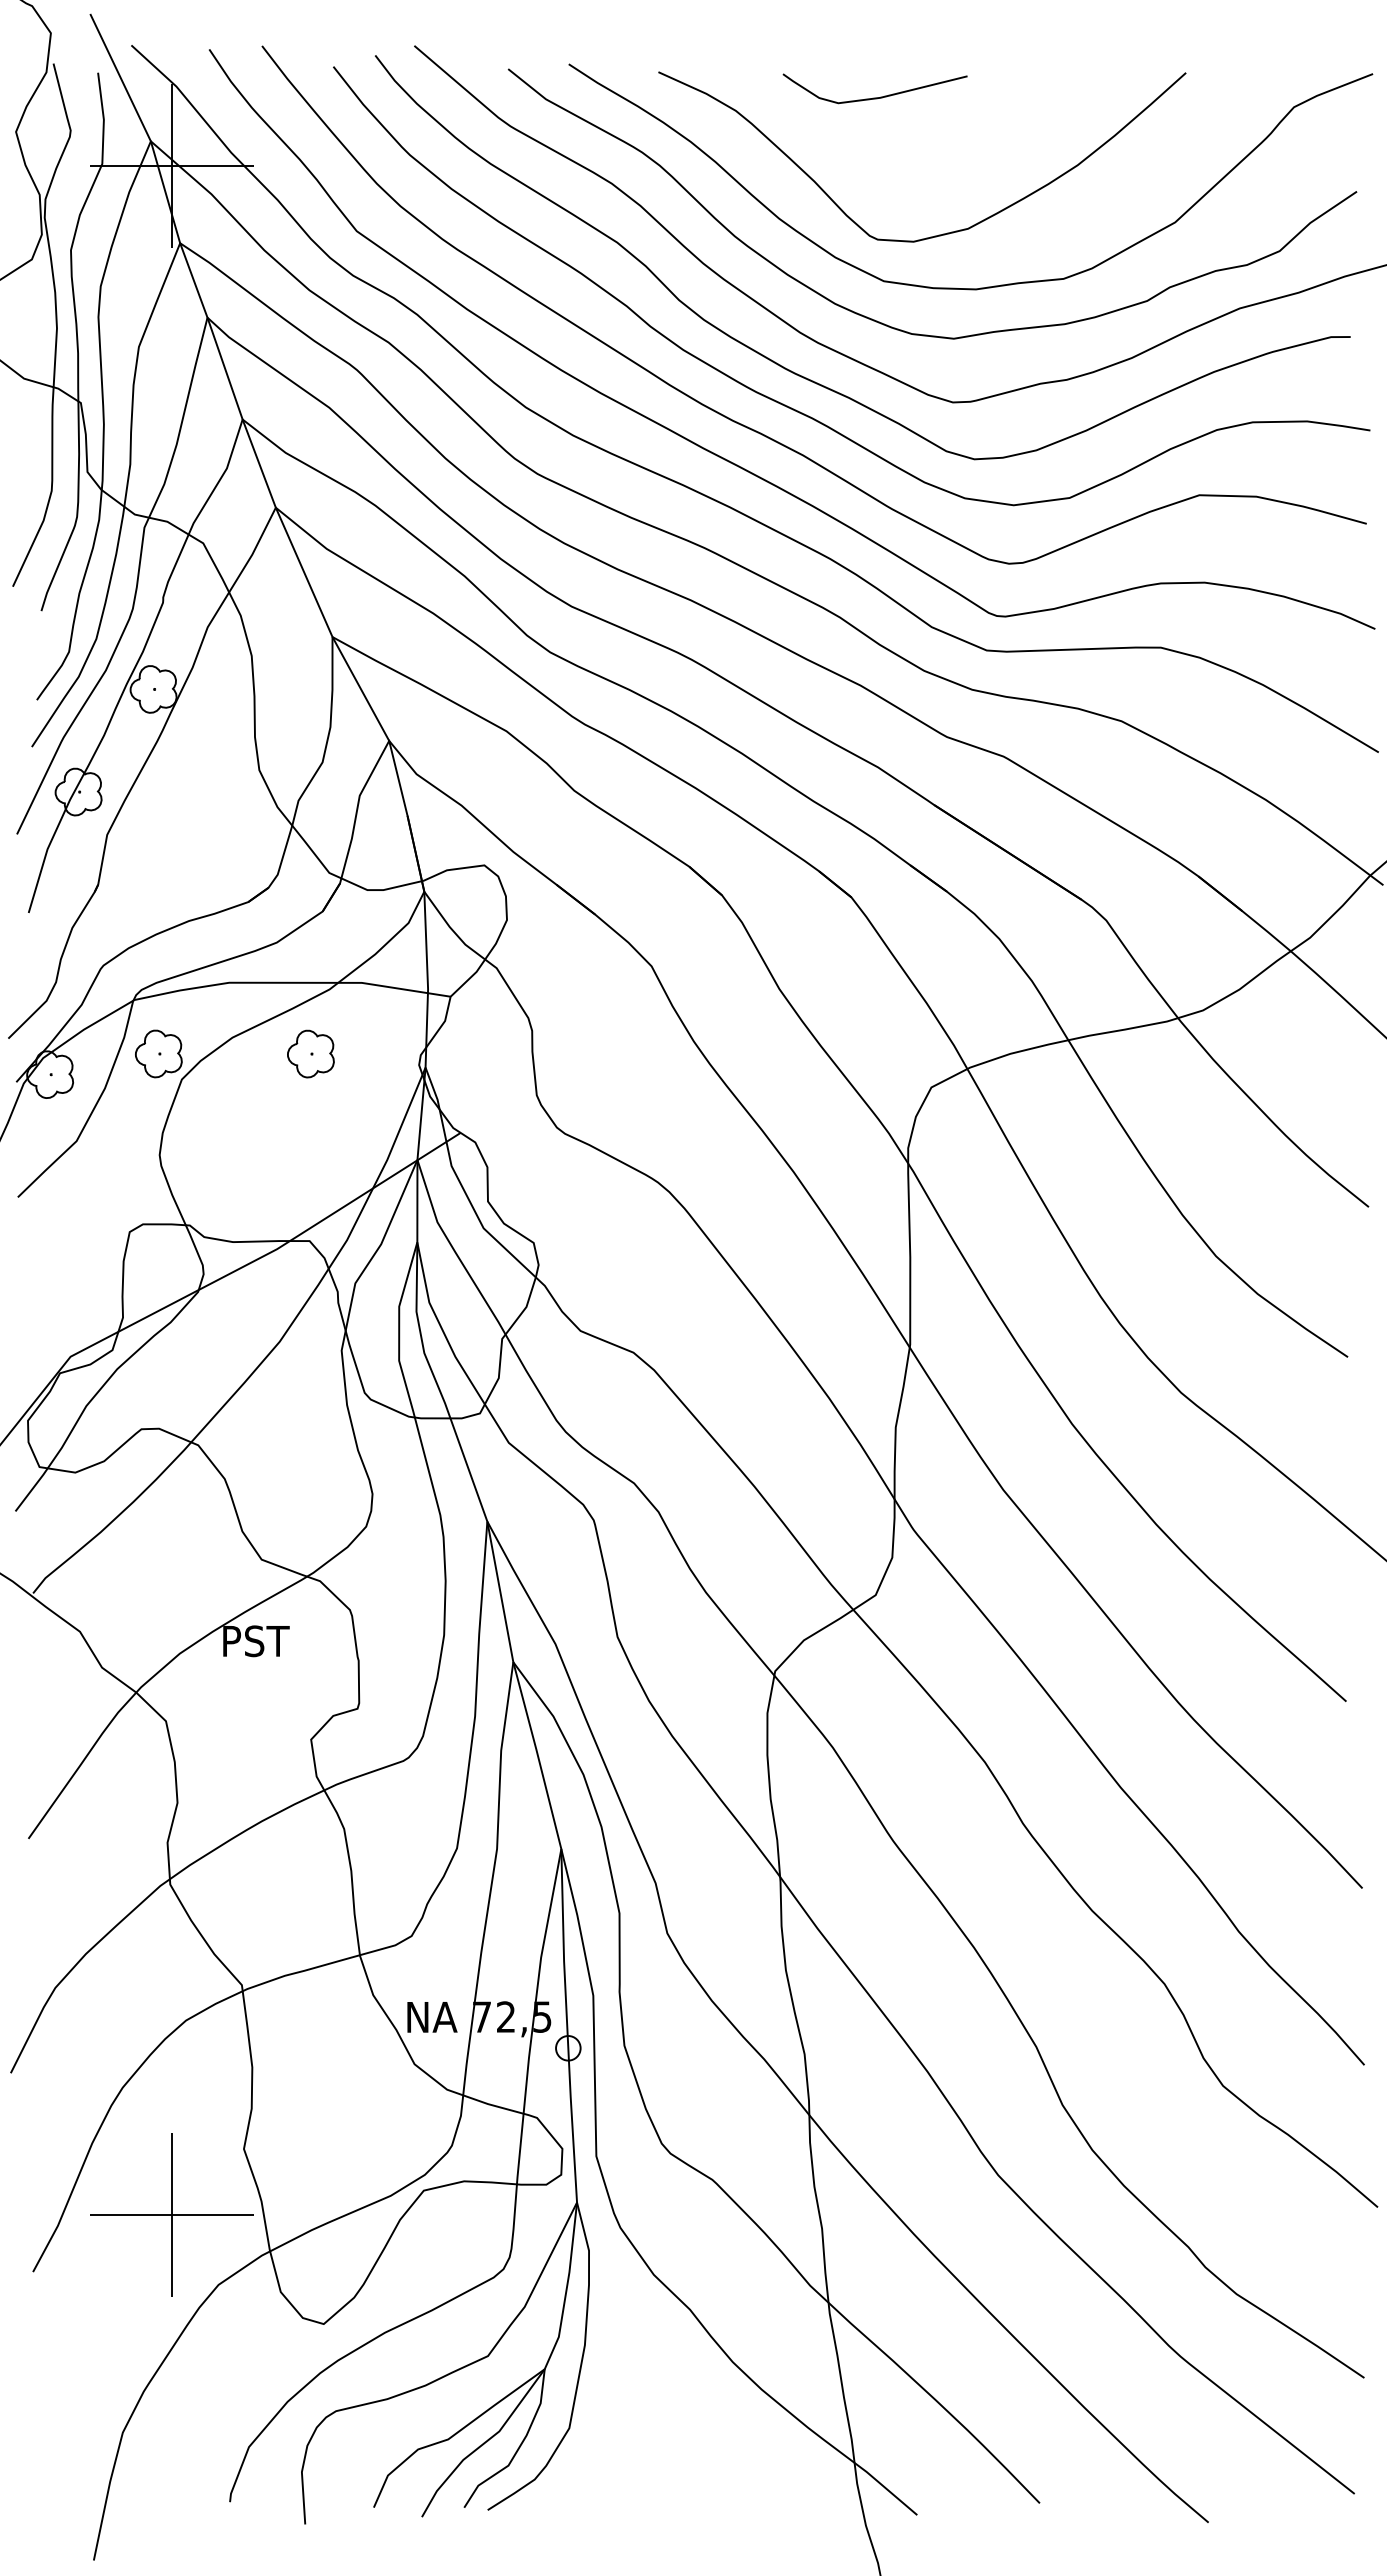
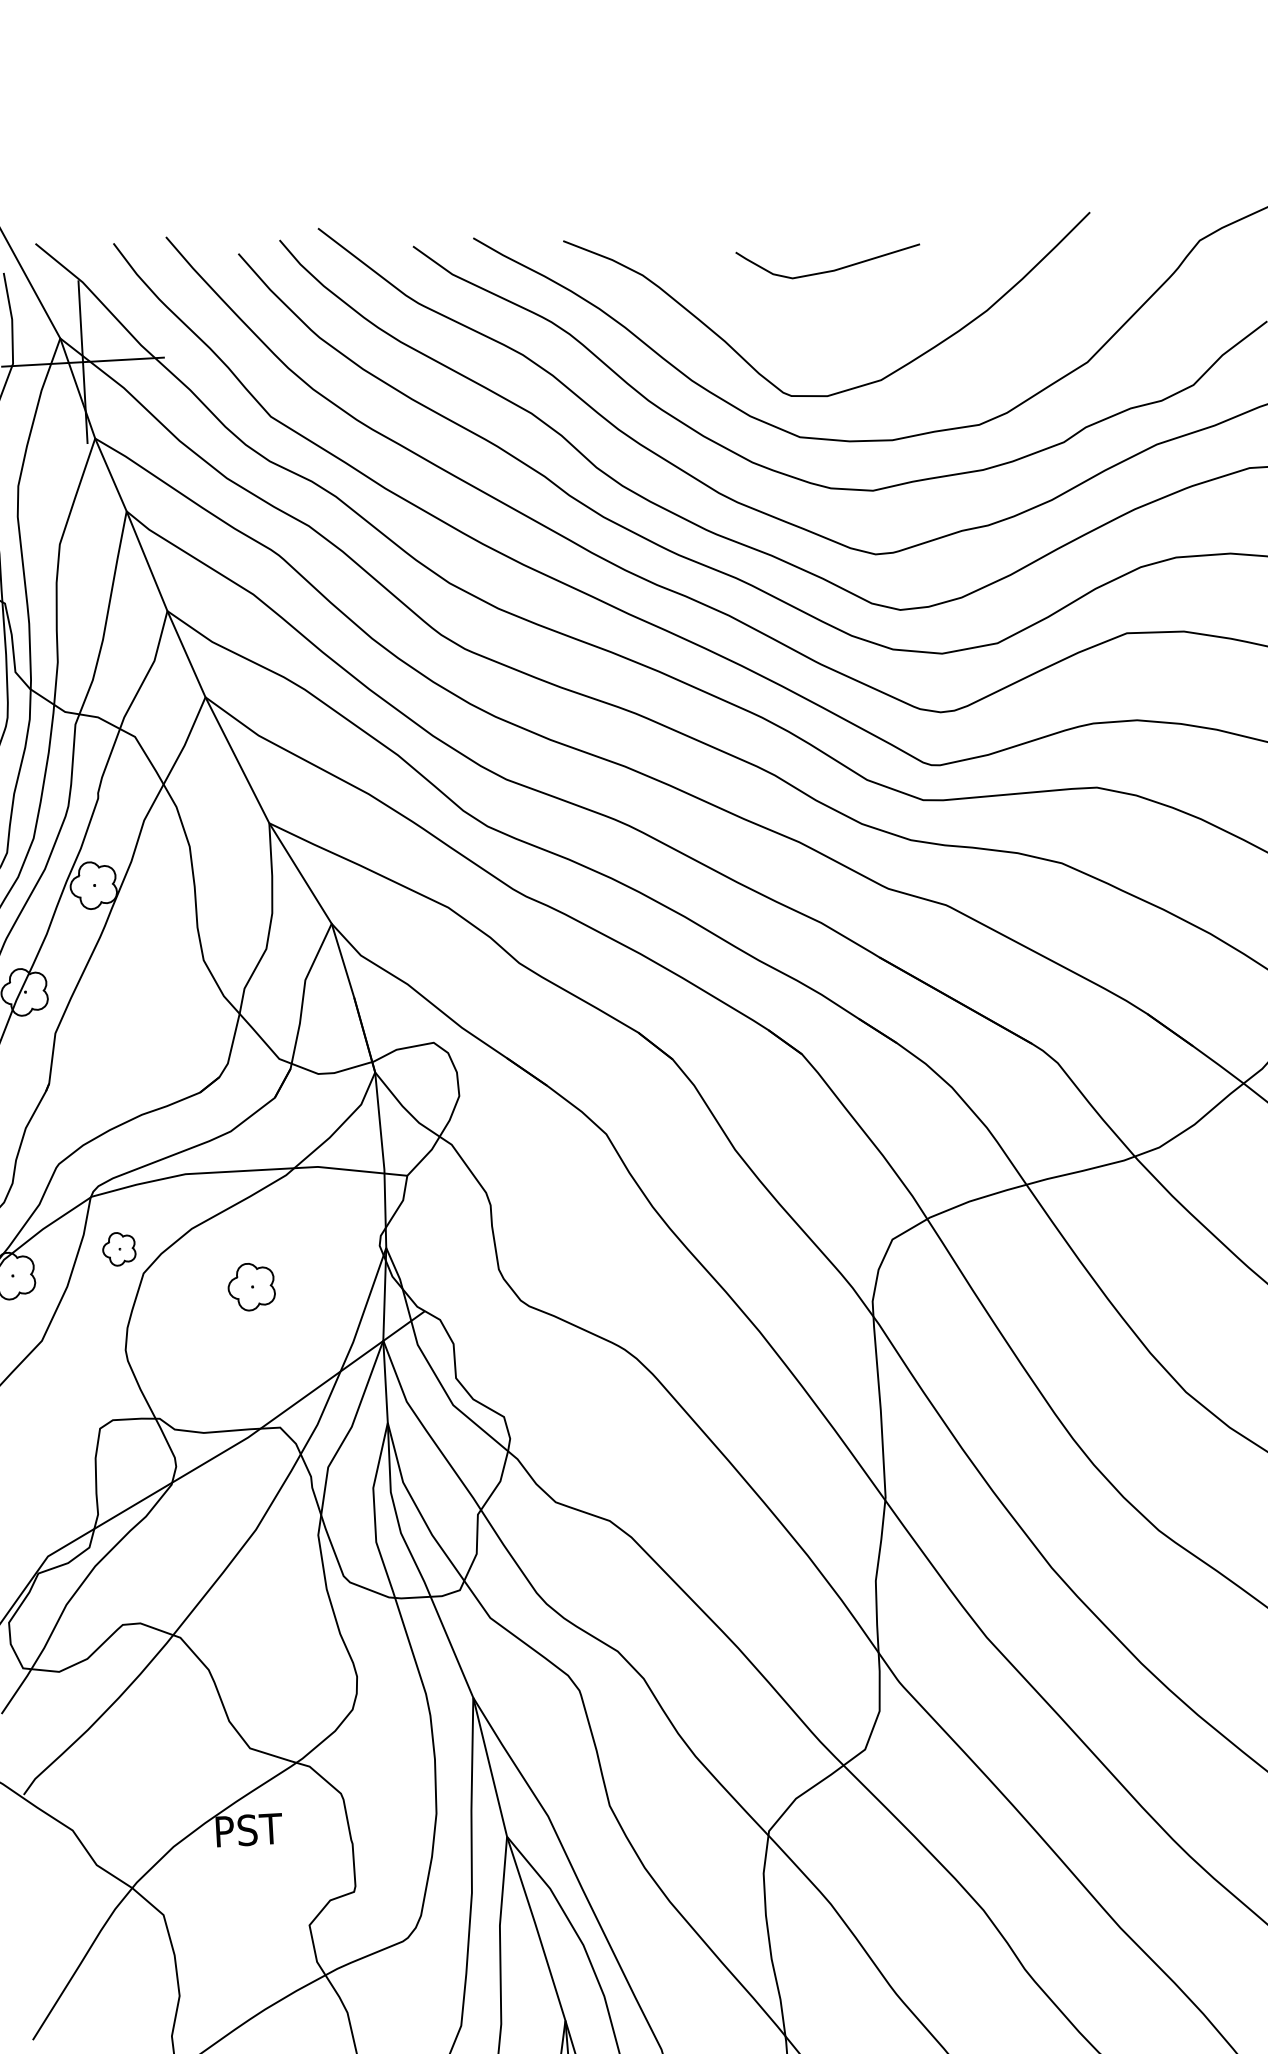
curve: (874, 97) -> (828, 270), moved
part: (158, 1053) -> (118, 1248), size x0.7
part: (310, 1053) -> (251, 1286), moved

